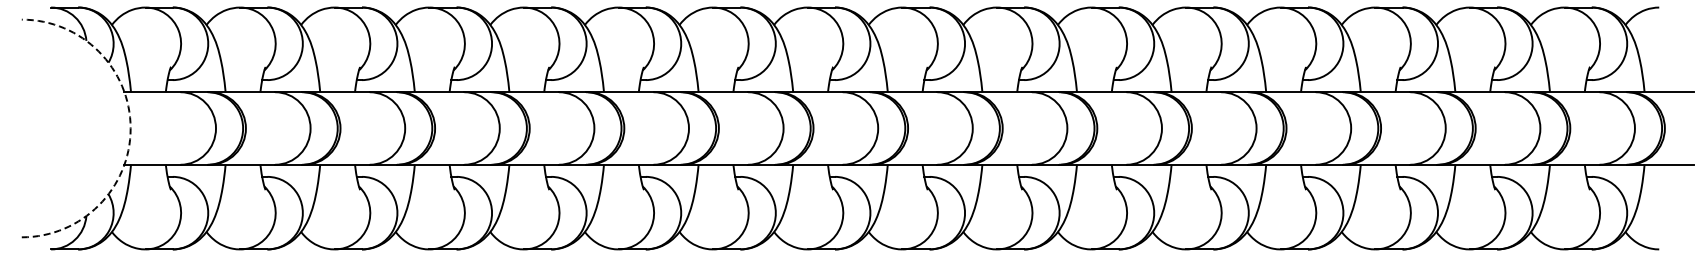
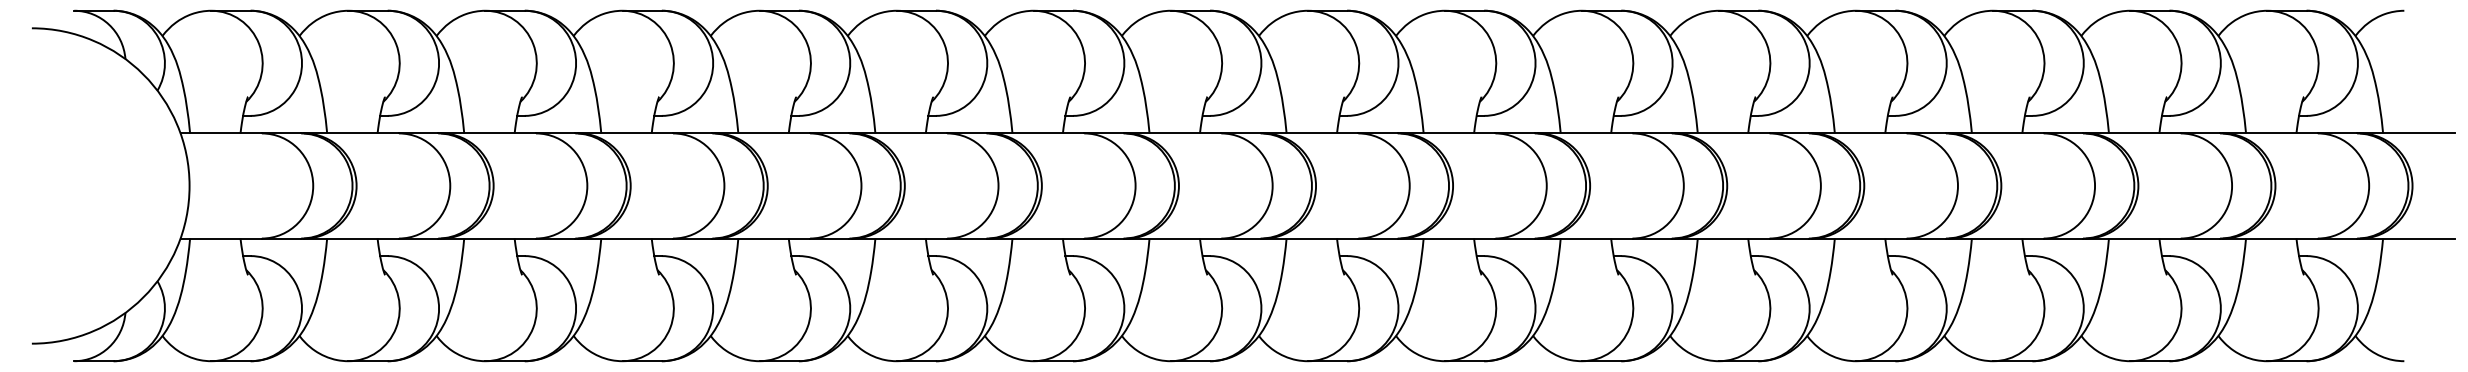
arc: (130, 128) -> (189, 186), dashed -> solid

